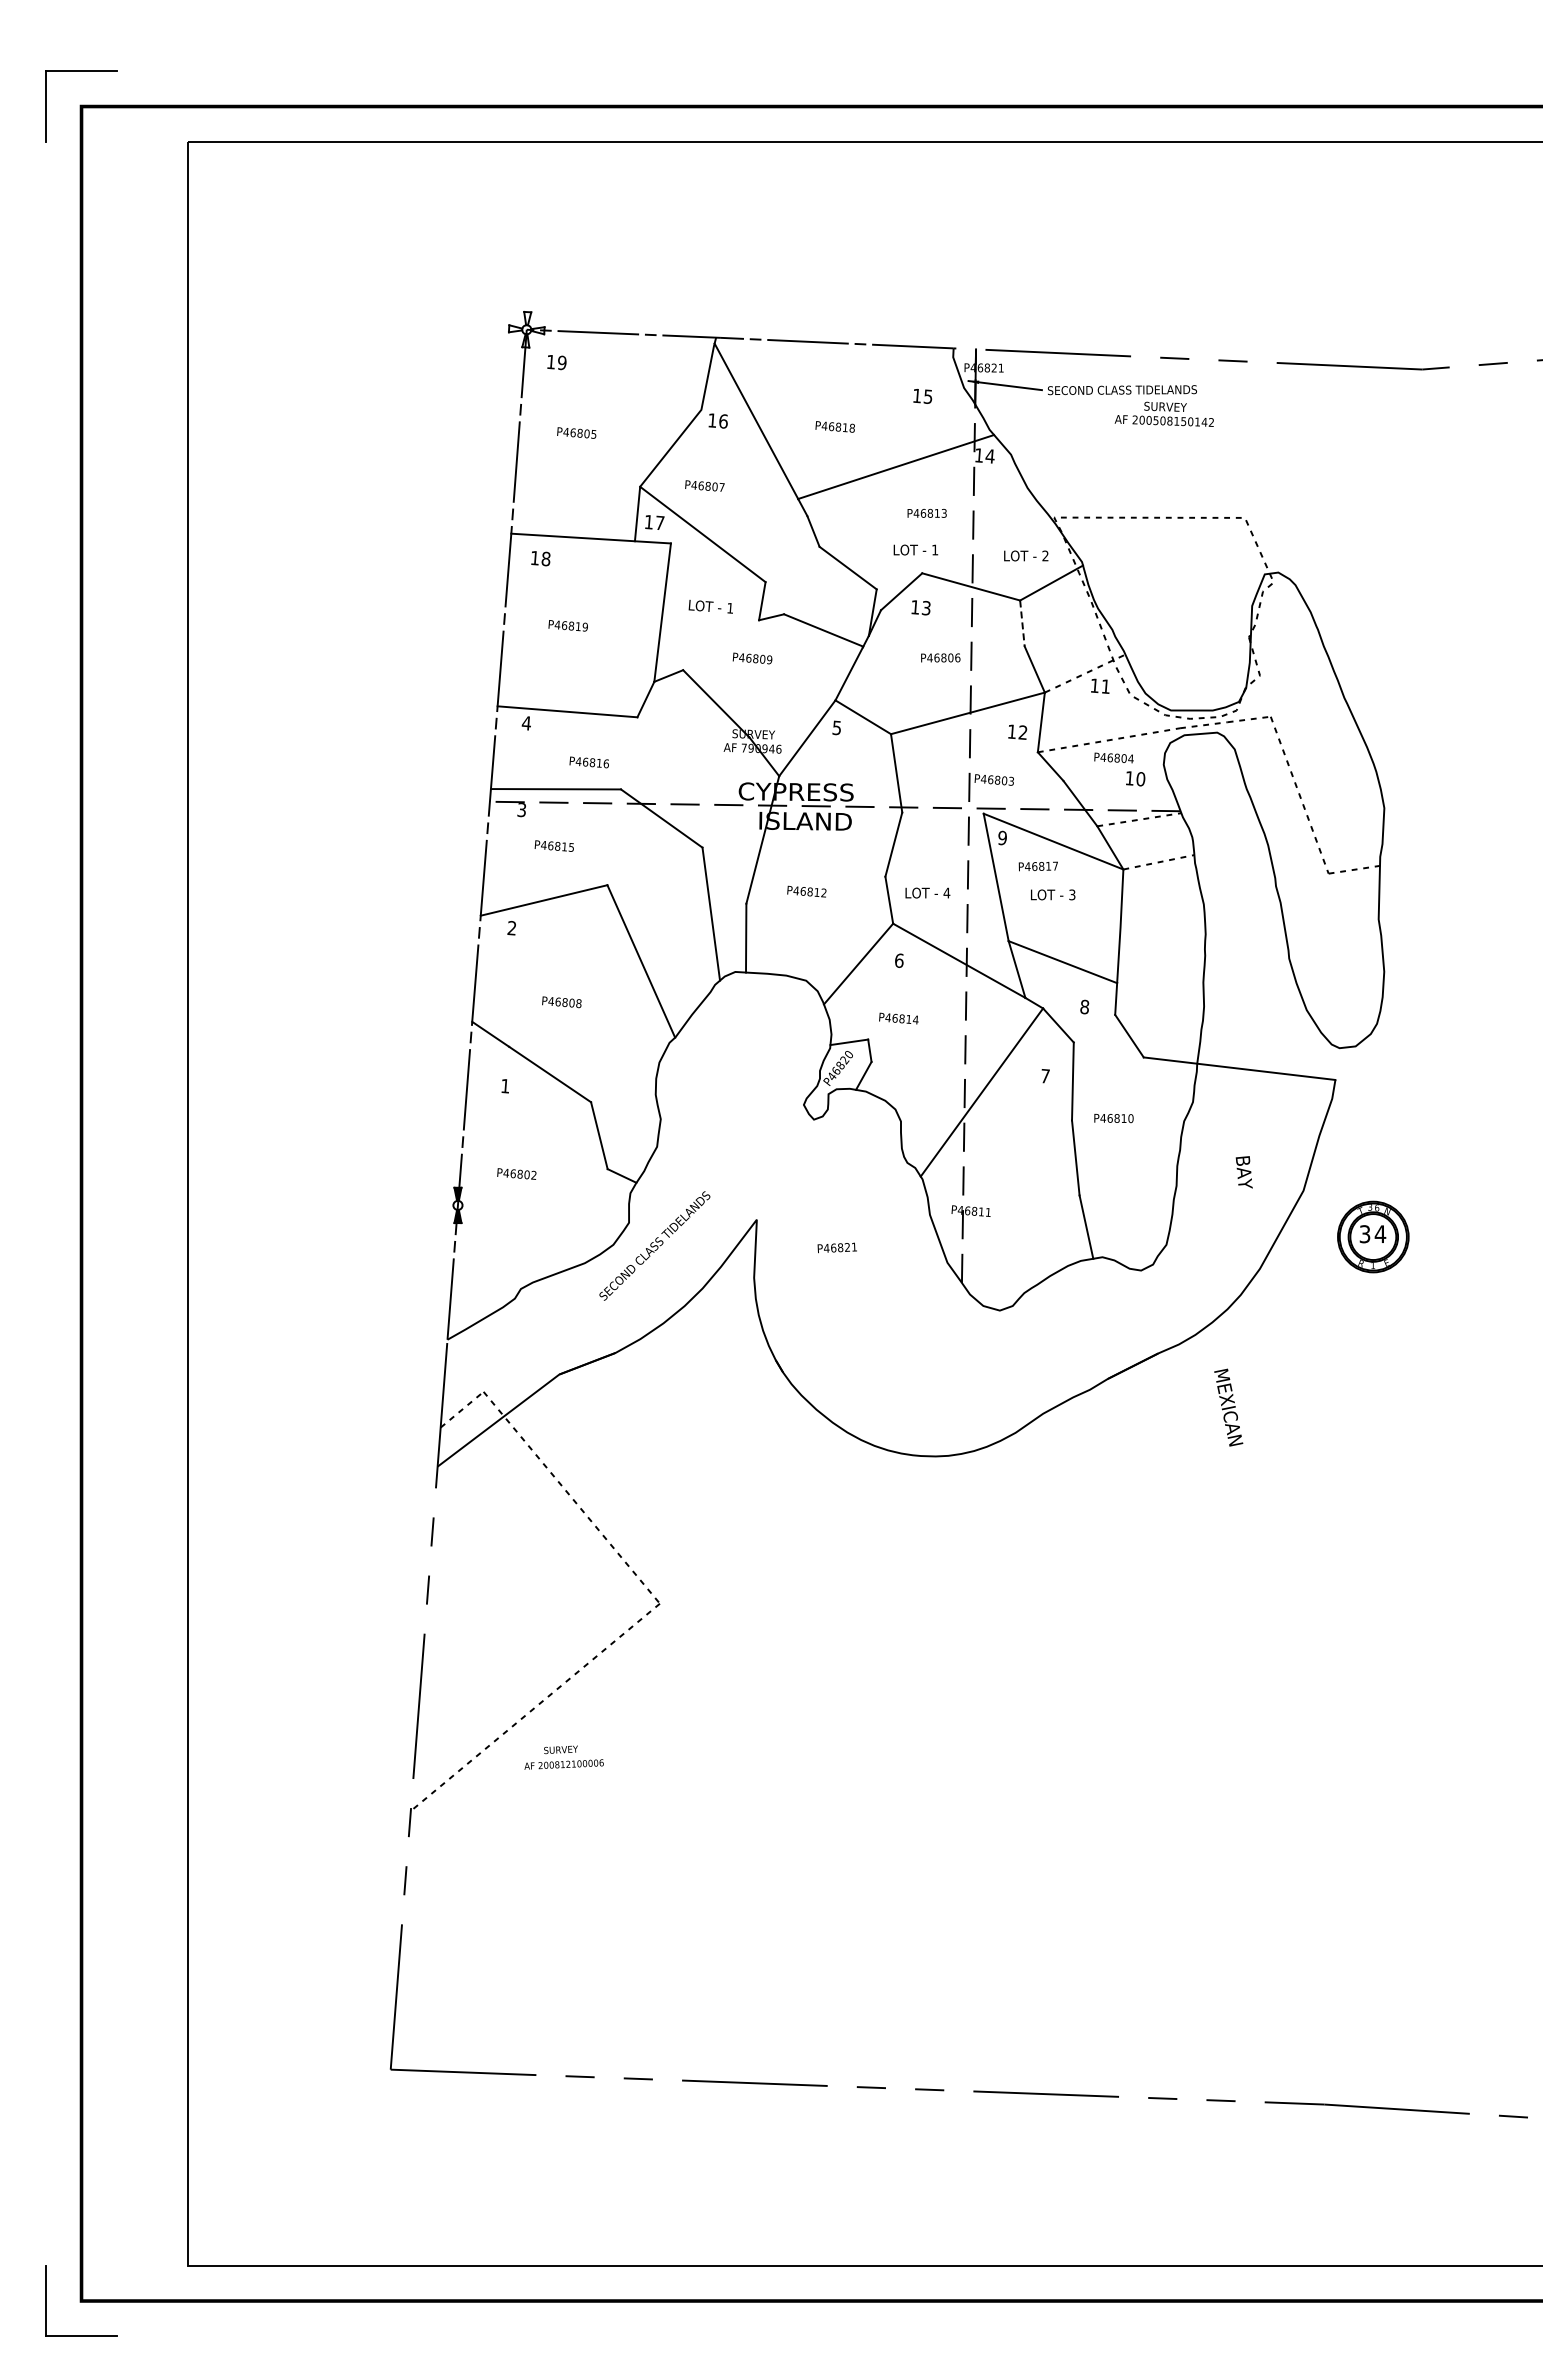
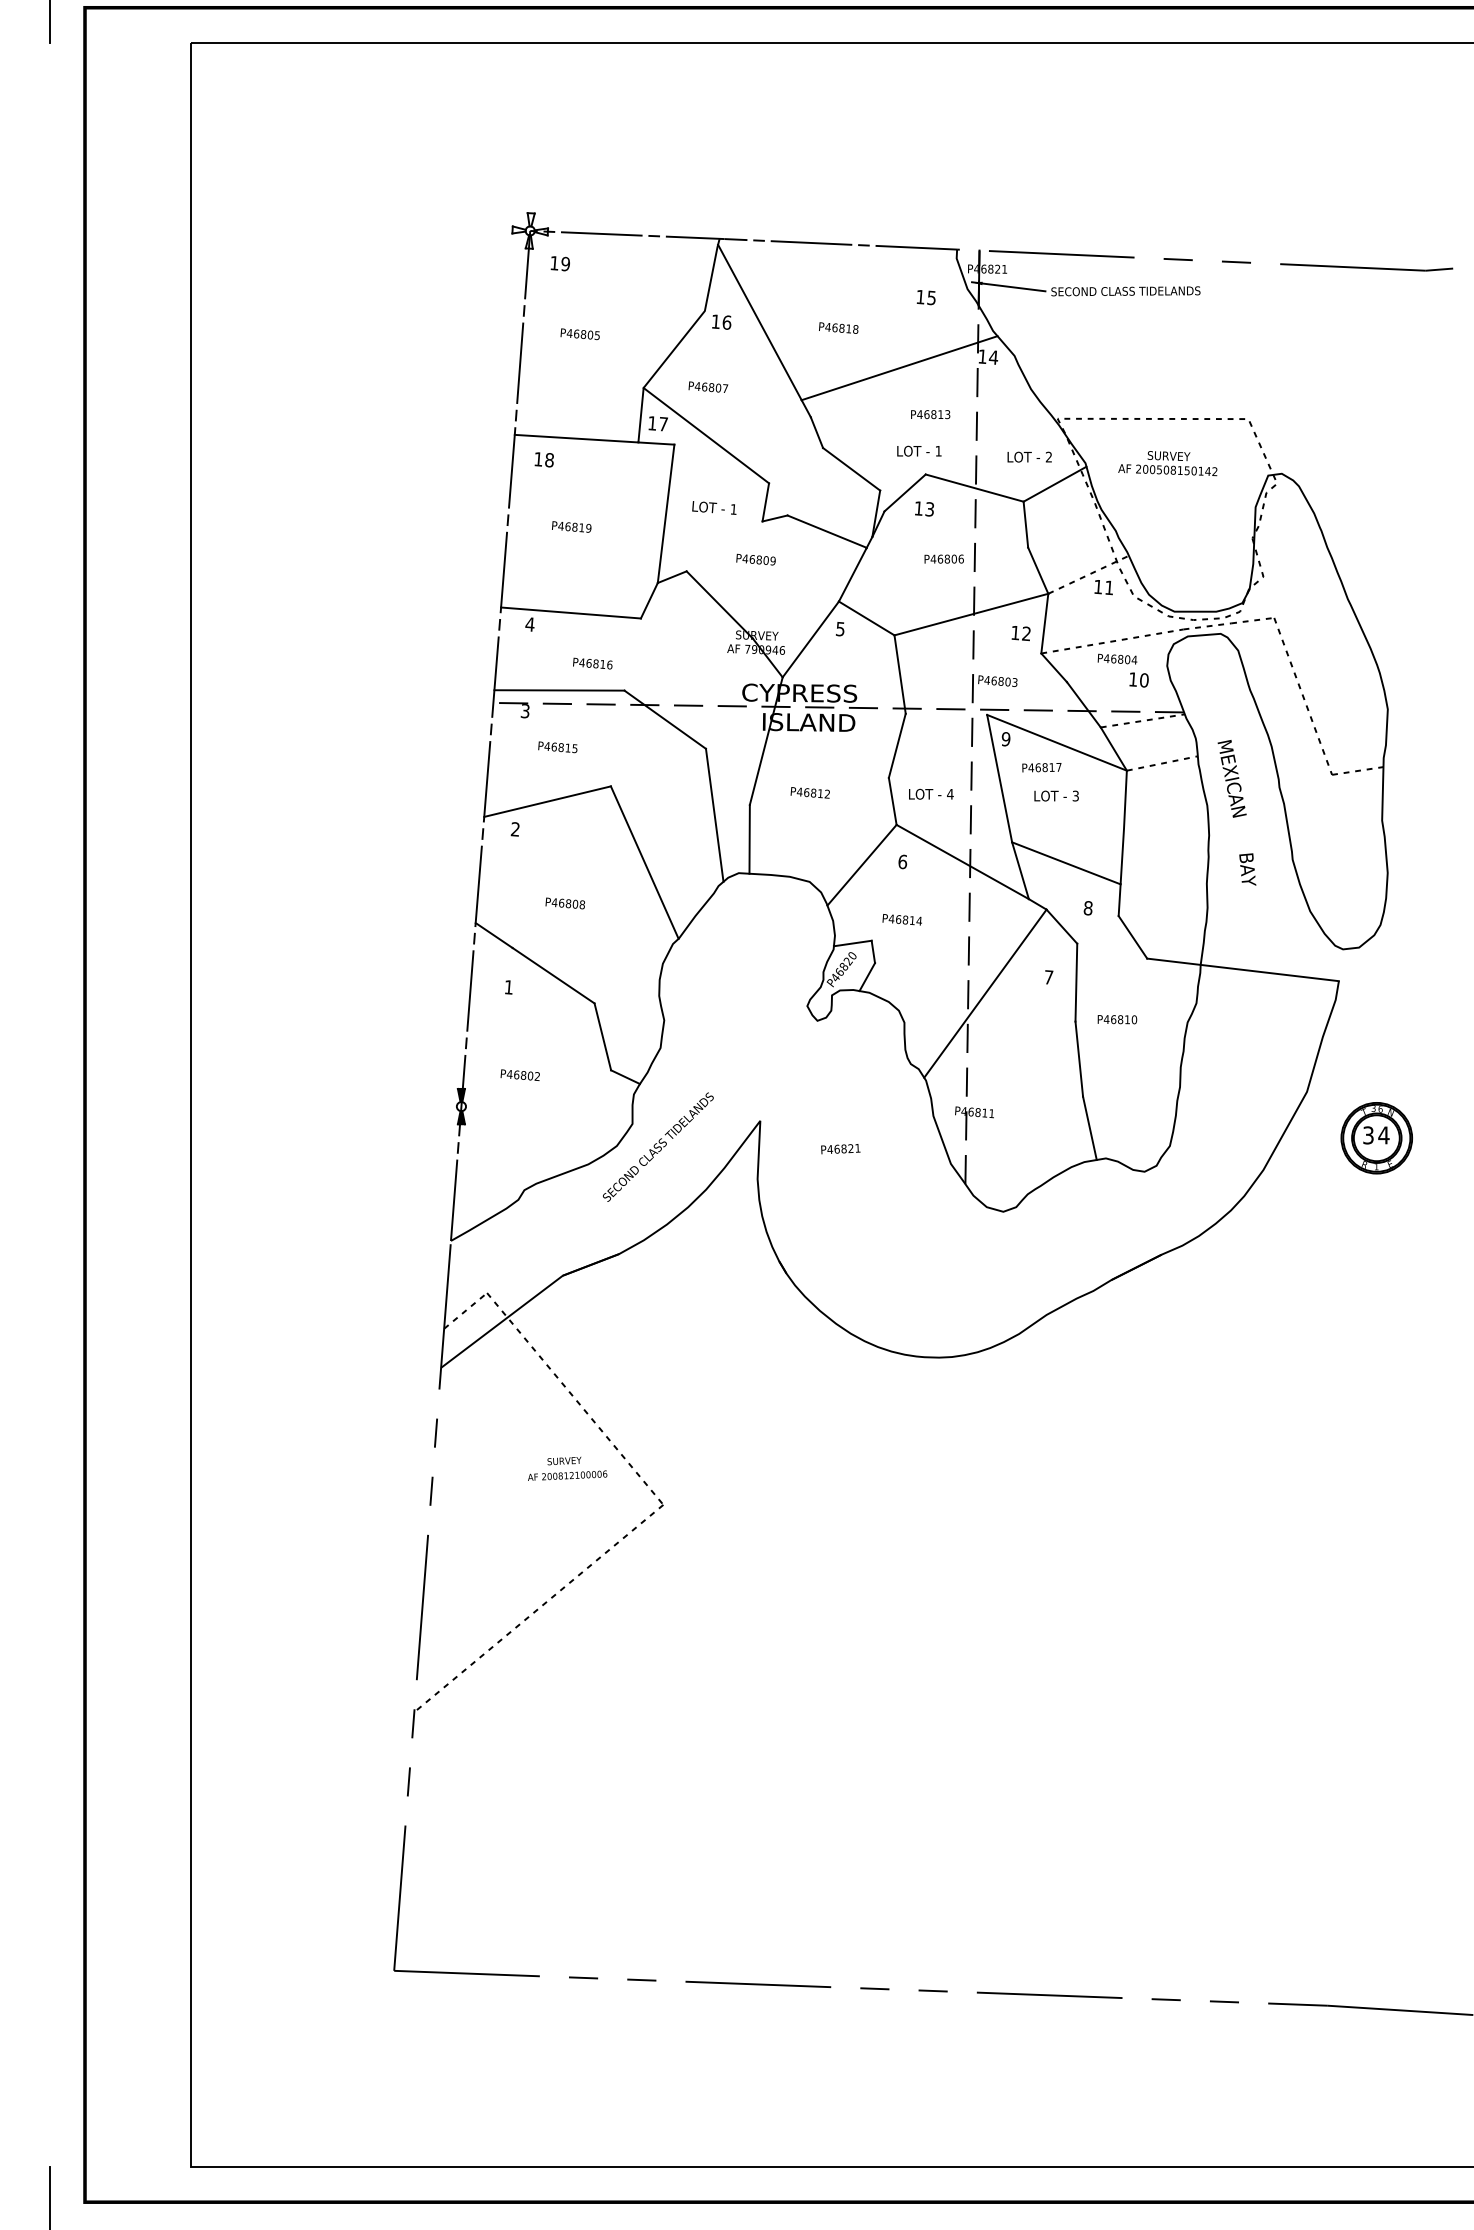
text: (1163, 413) -> (1166, 462), moved
line: (1022, 623) -> (1025, 524), dashed -> solid
text: (1243, 1172) -> (1246, 869), moved
text: (1228, 1407) -> (1231, 778), moved
text: (563, 1757) -> (566, 1468), moved

